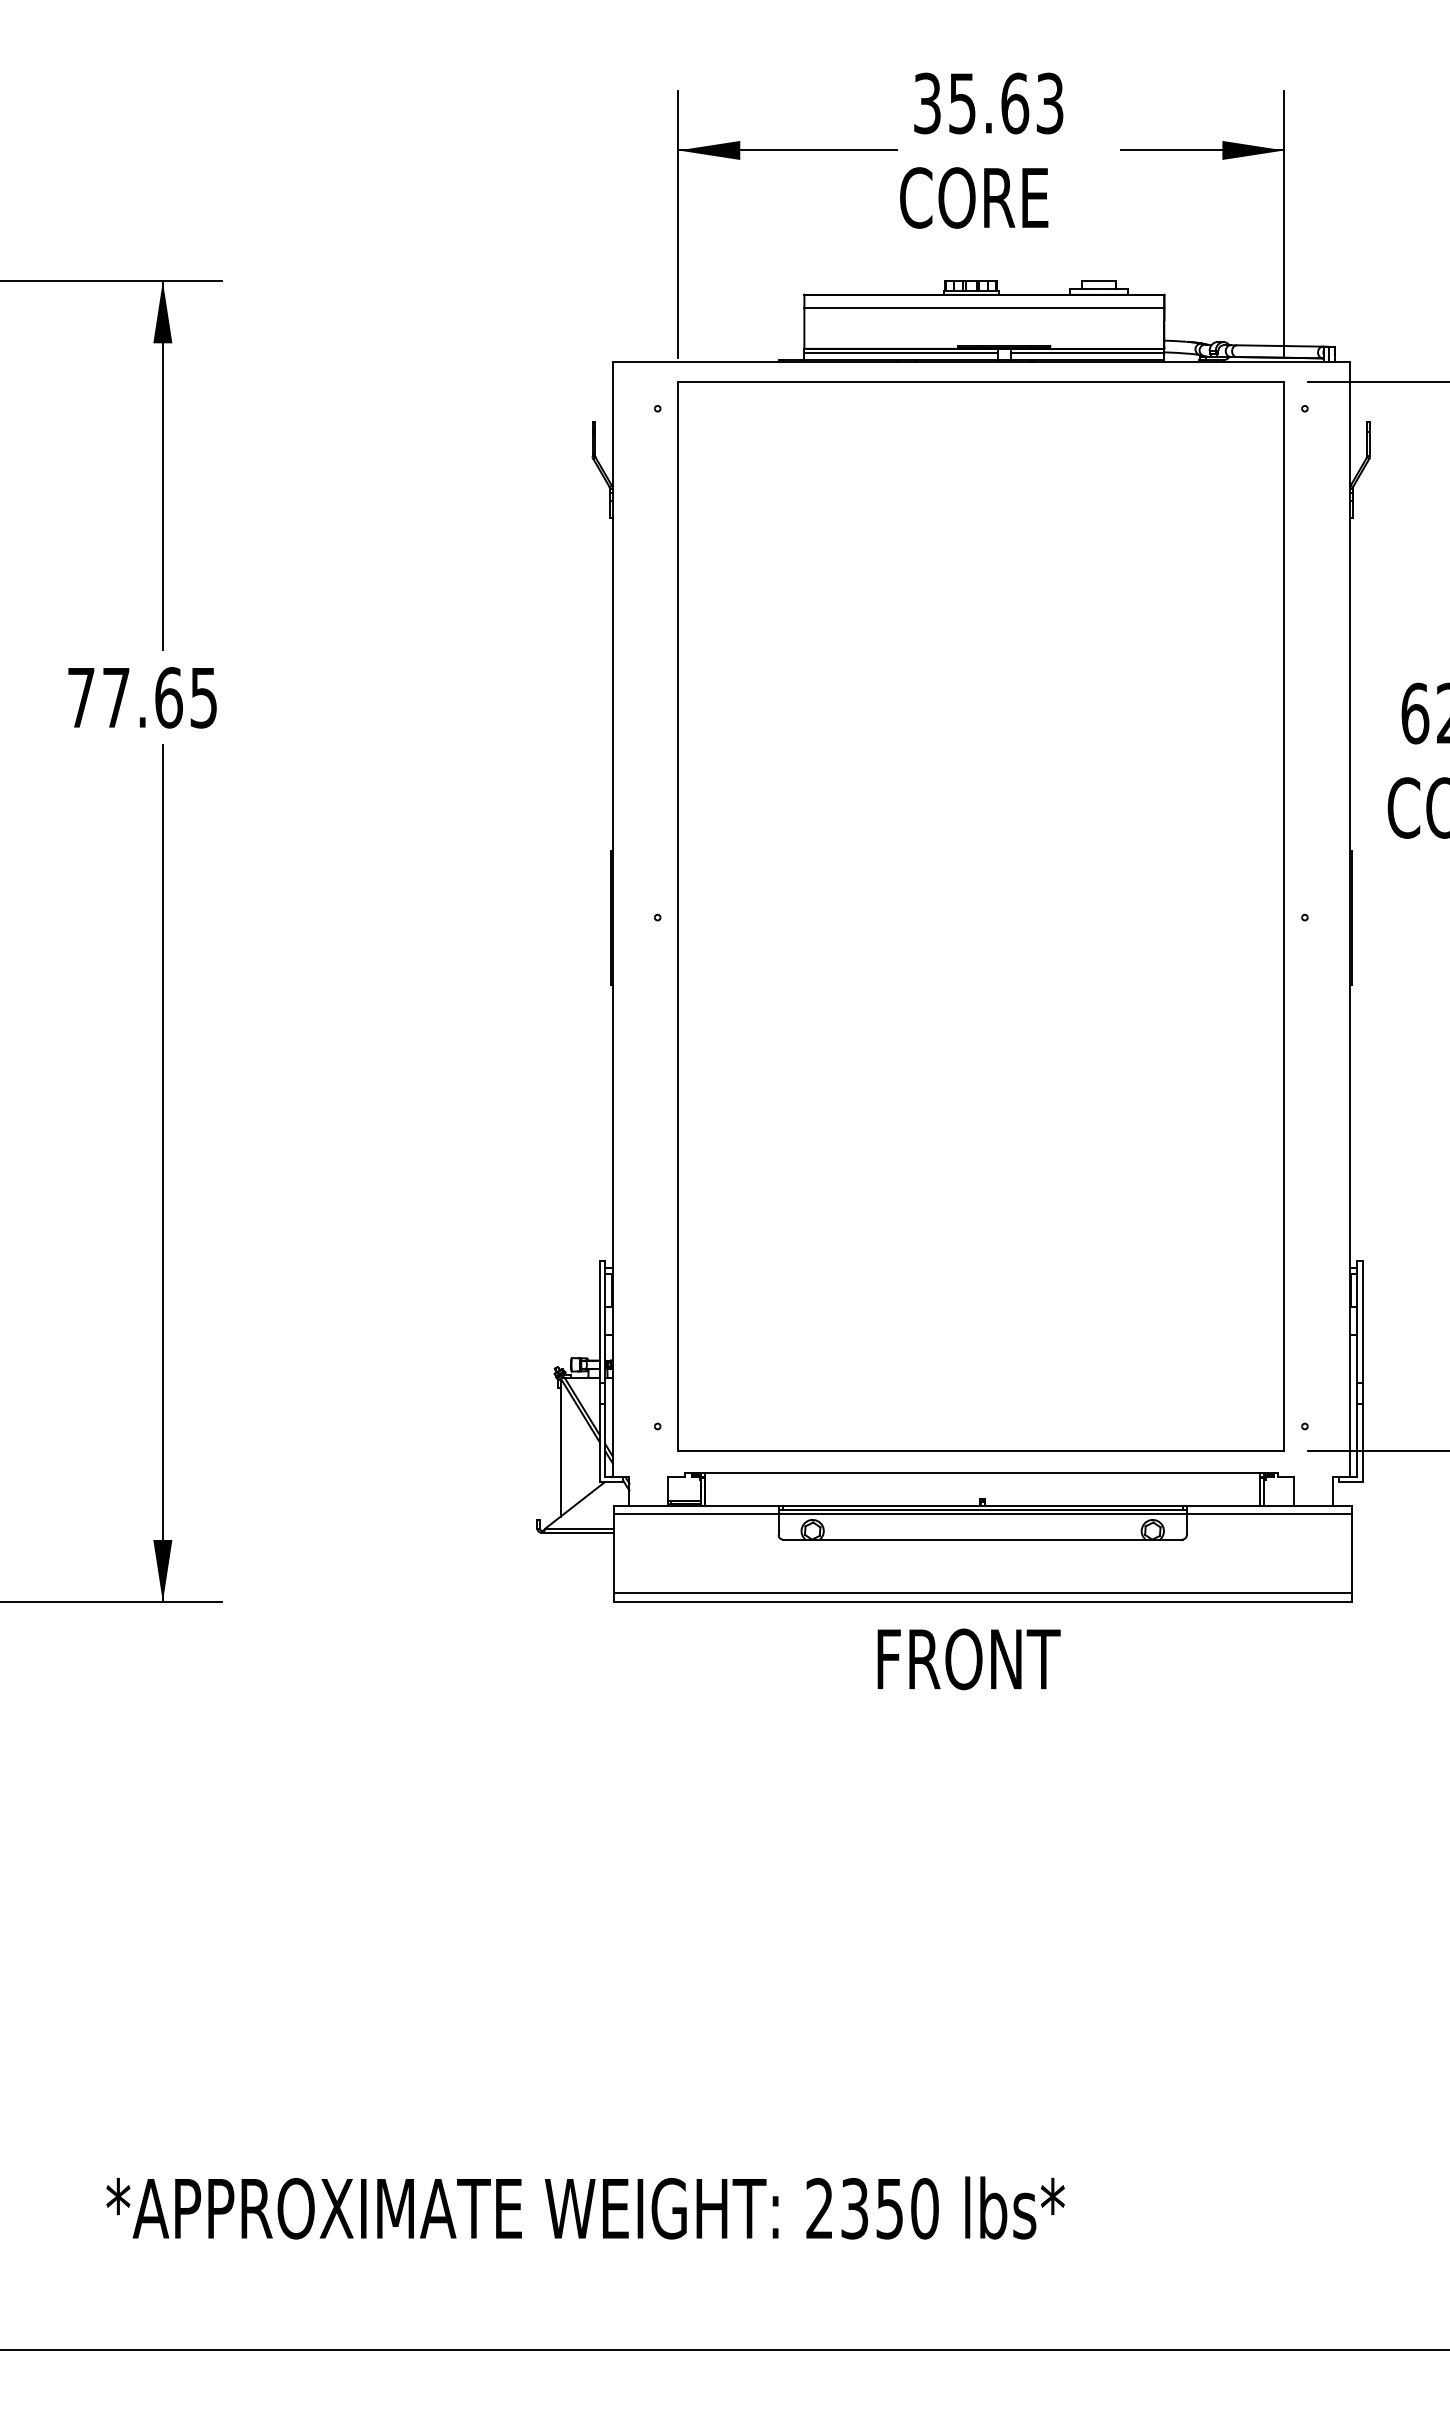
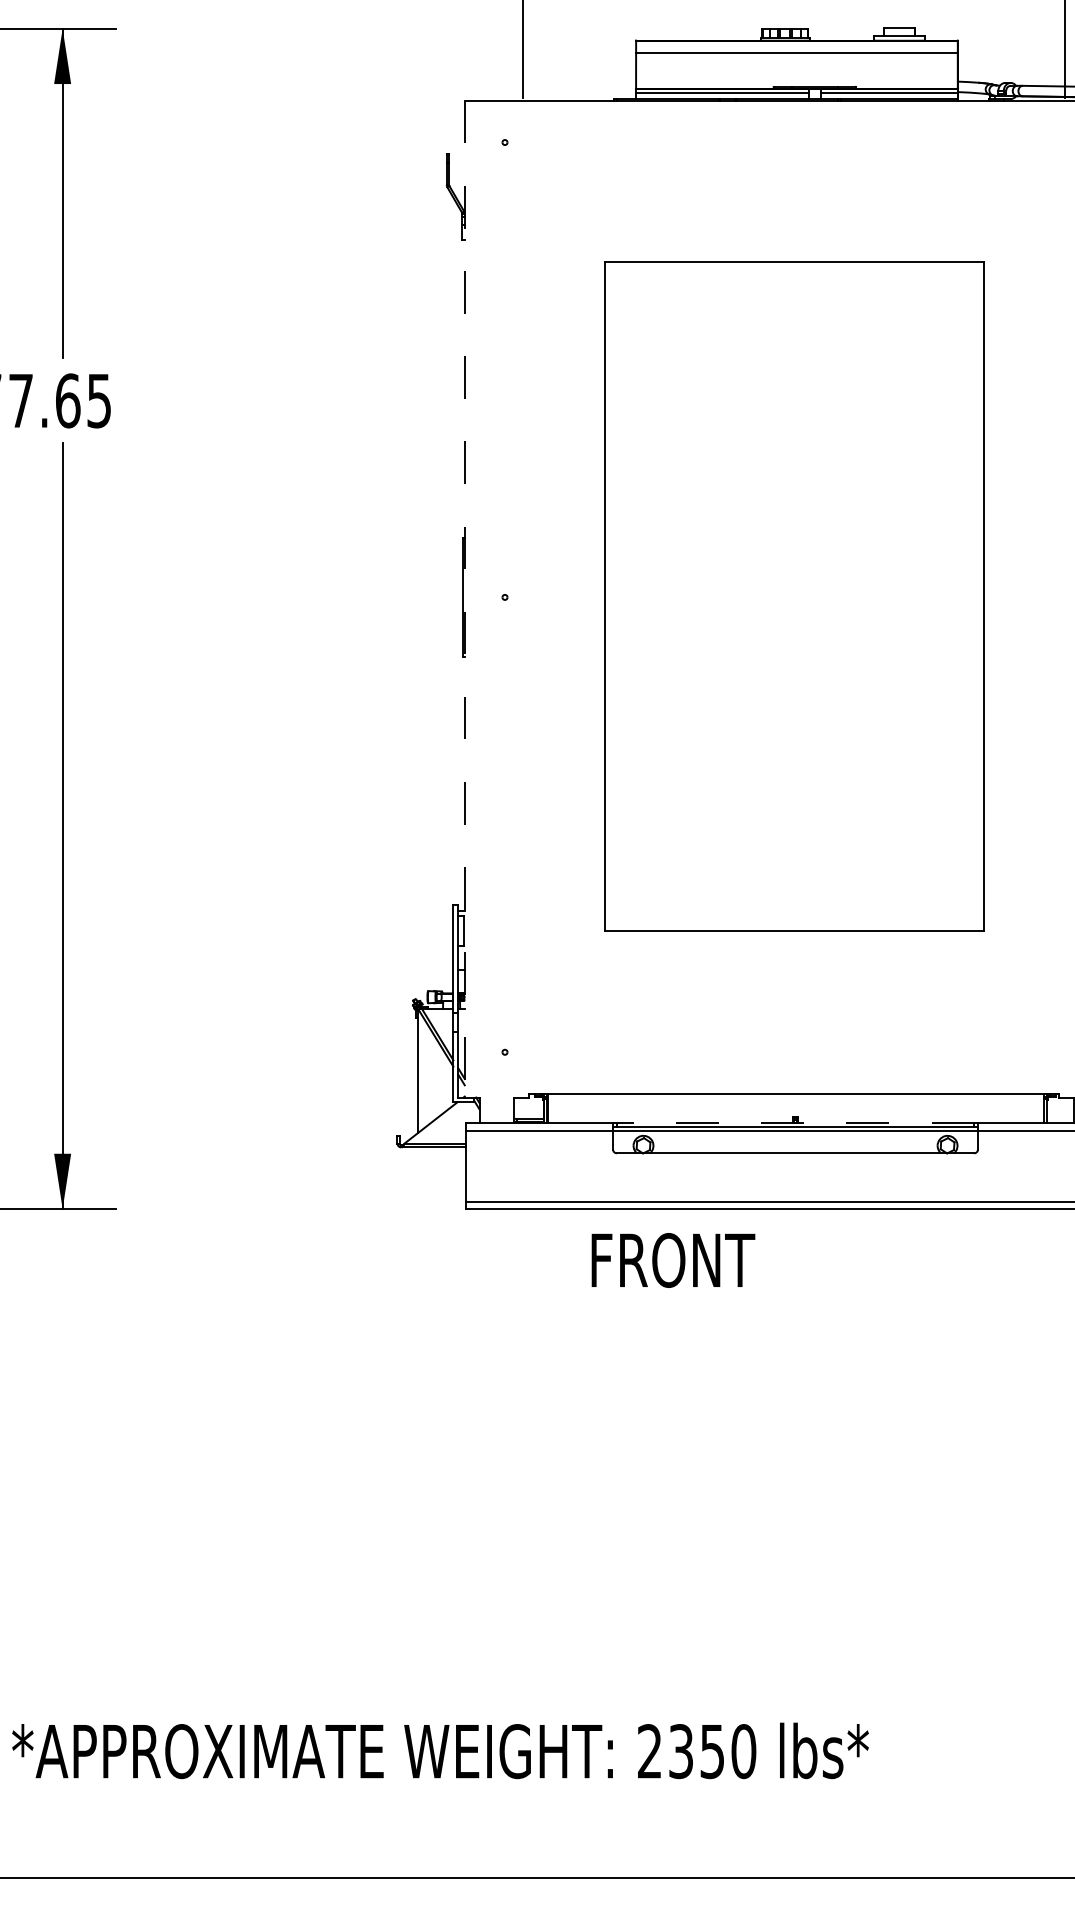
part: (980, 916) -> (793, 596), size x0.7
line: (612, 920) -> (464, 599), solid -> dashed
line: (982, 1505) -> (795, 1122), solid -> dashed
text: (968, 1659) -> (672, 1260), moved

